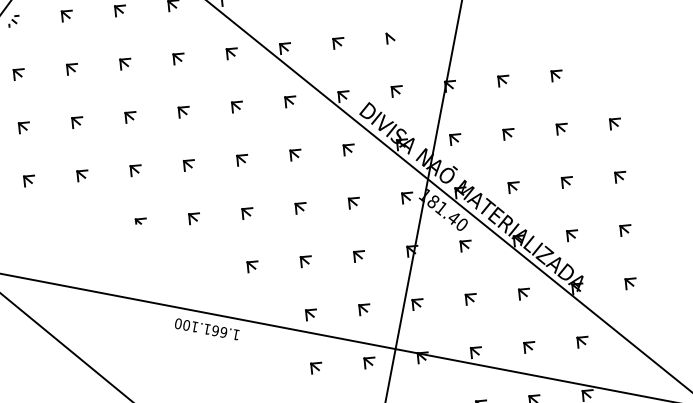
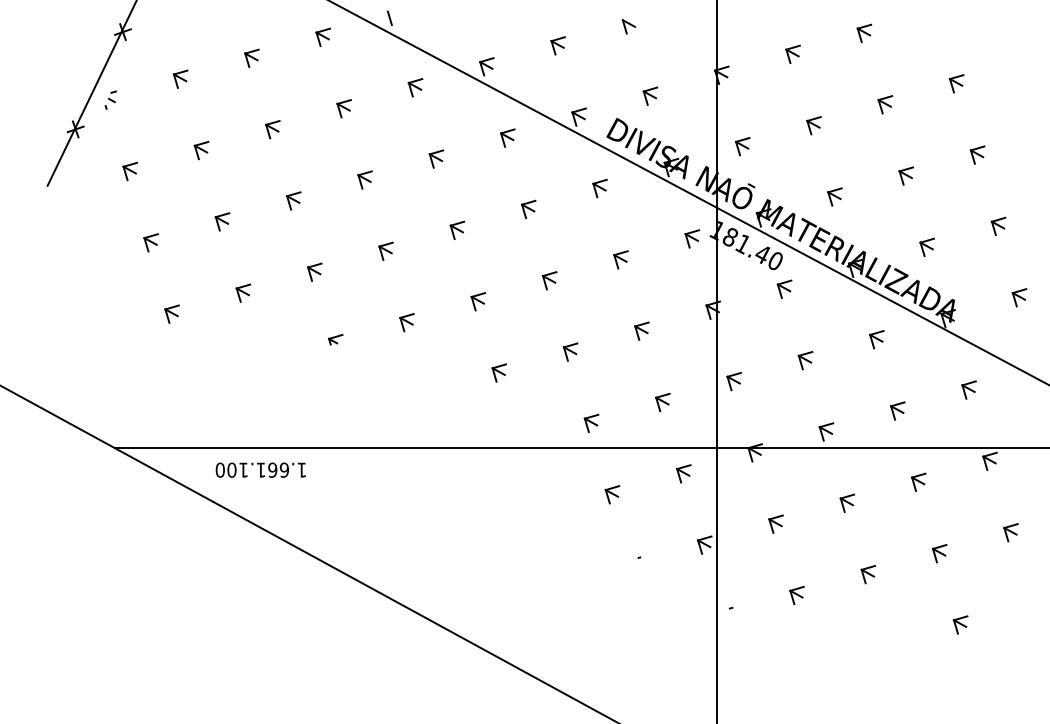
text: (206, 328) -> (260, 469), moved

